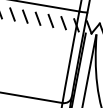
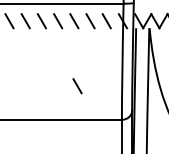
line: (31, 70) -> (77, 86), added

